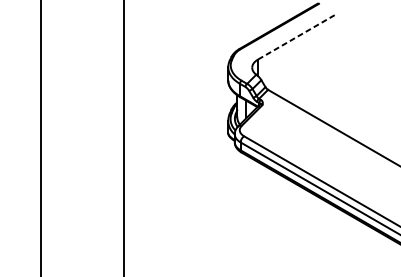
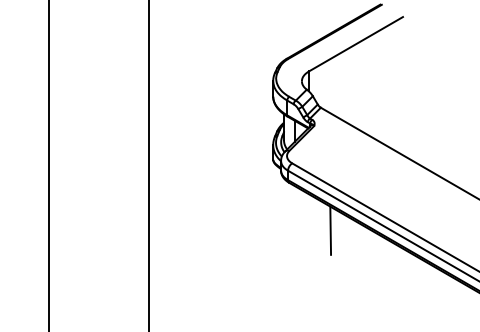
line: (297, 36) -> (356, 44), dashed -> solid
line: (276, 192) -> (330, 230), added

